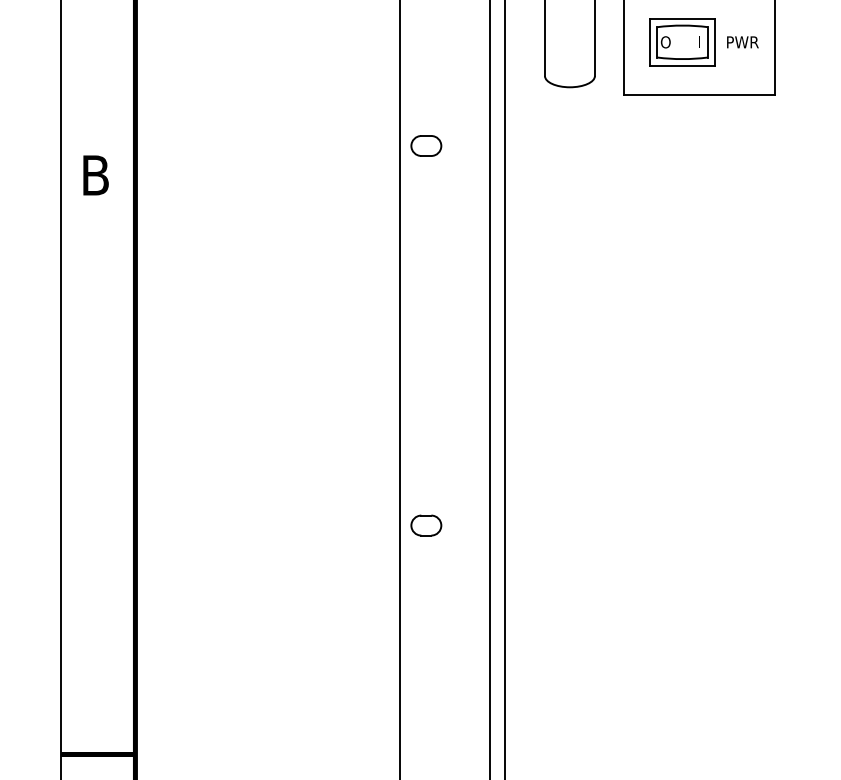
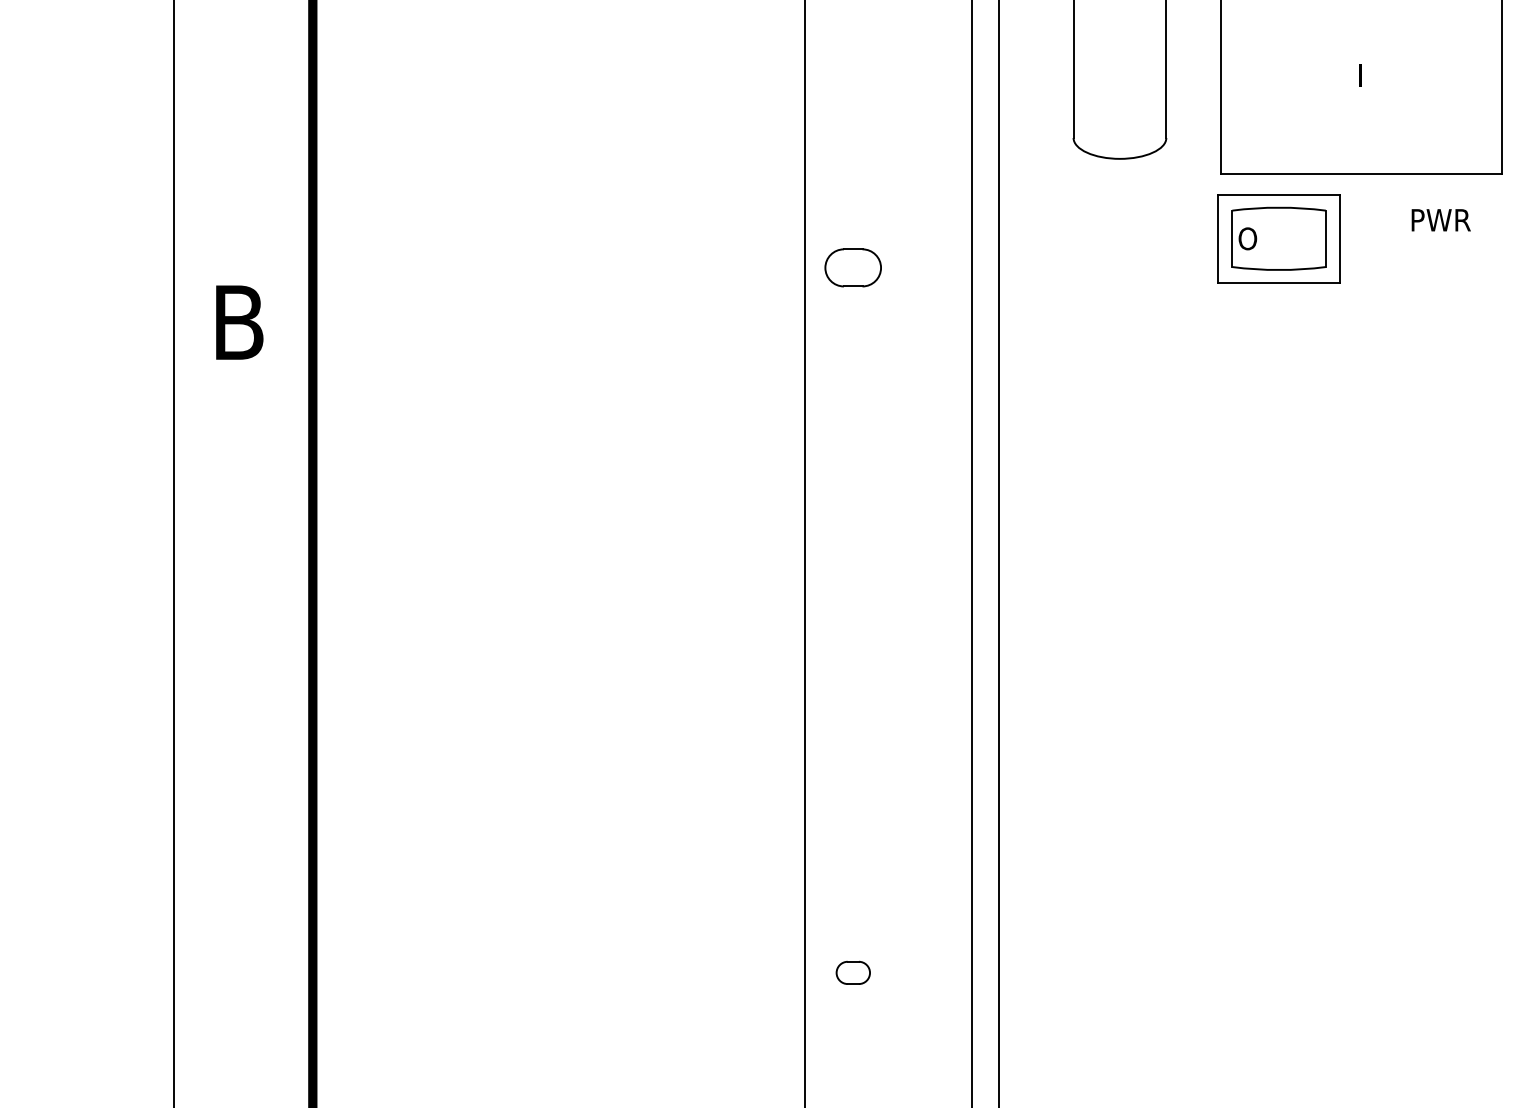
part: (682, 42) -> (1278, 239), moved
text: (742, 42) -> (1440, 220), moved
part: (426, 525) -> (853, 972), size x0.6

